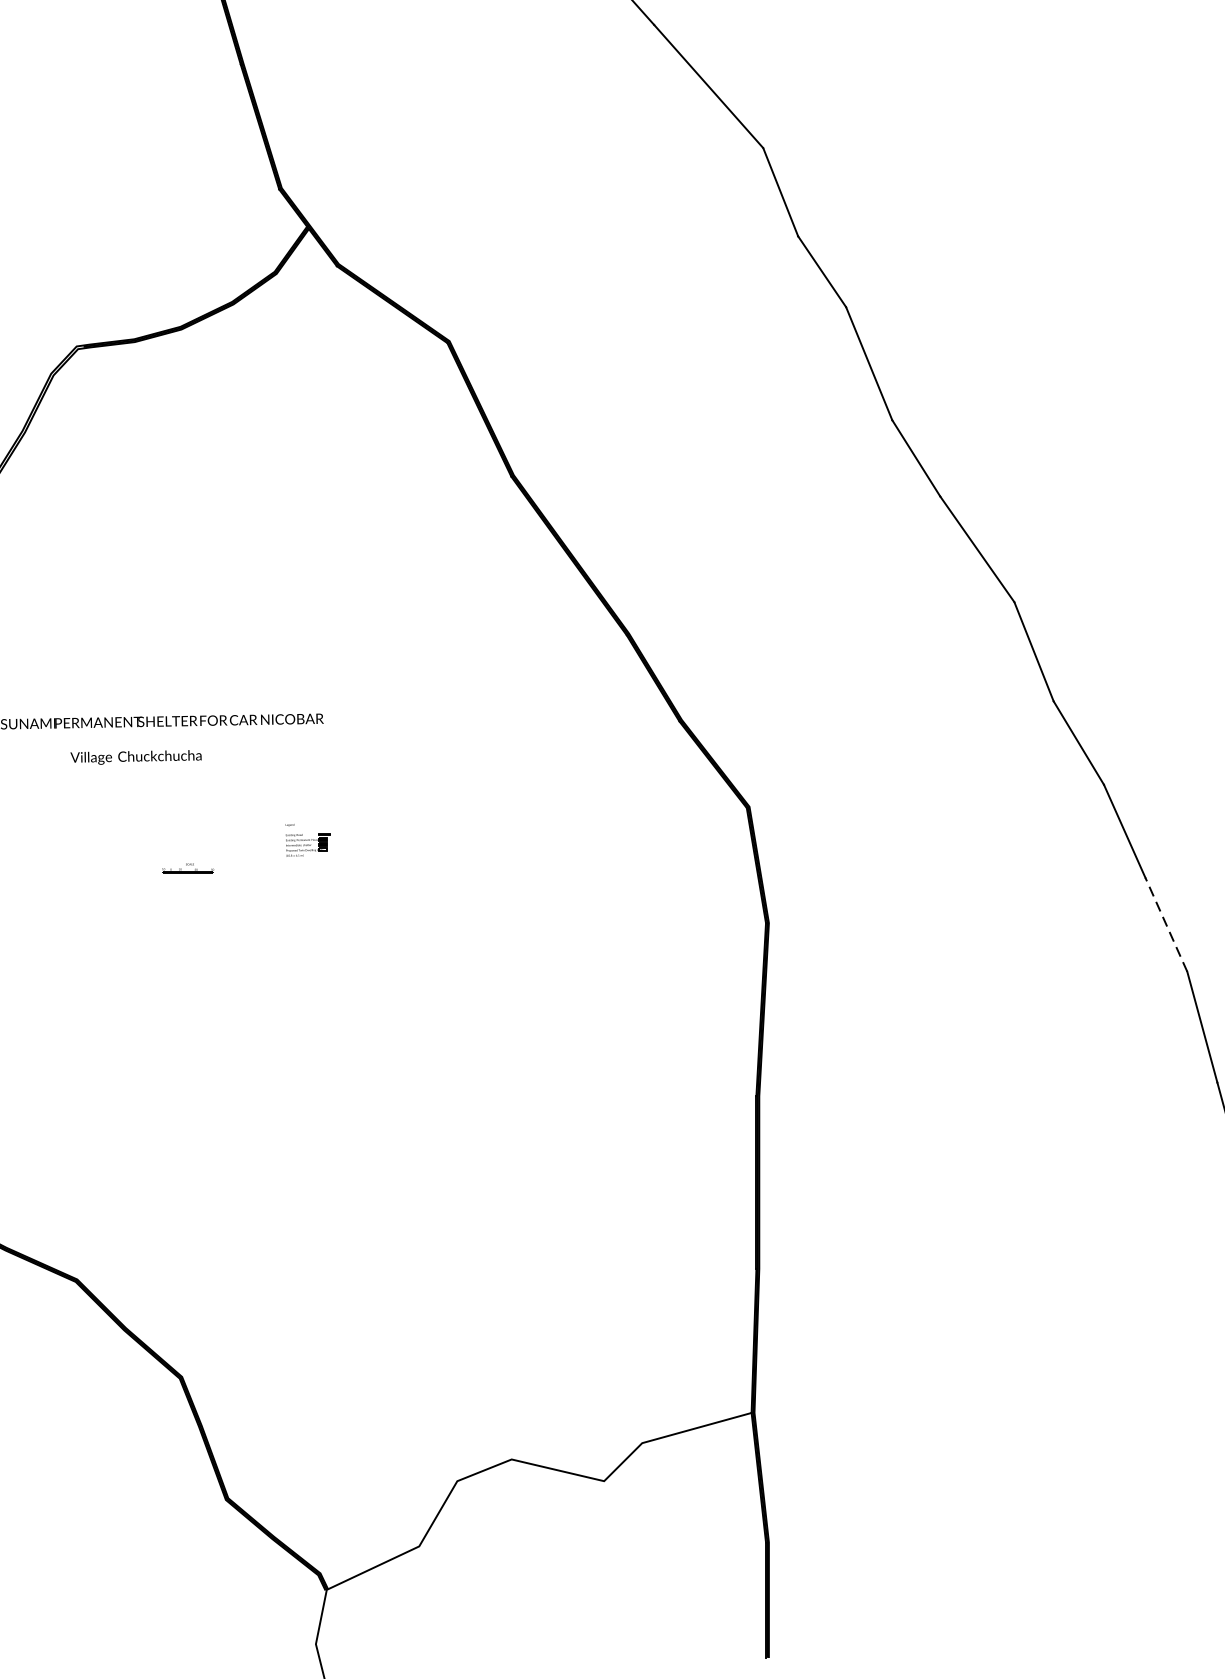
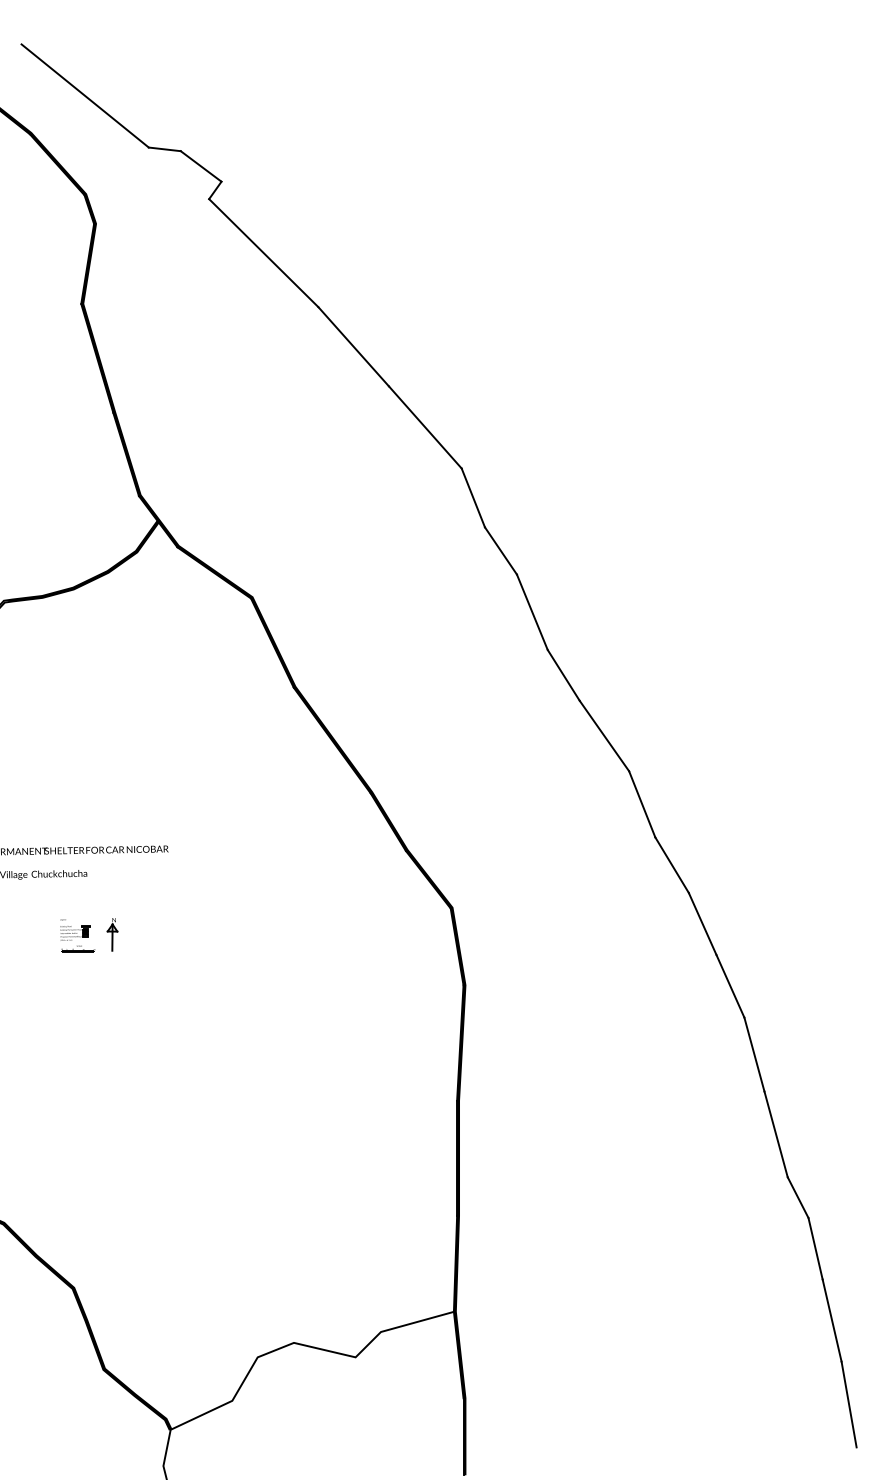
part: (308, 839) -> (75, 929), moved
part: (239, 846) -> (112, 934), added
line: (1166, 923) -> (730, 985), dashed -> solid

